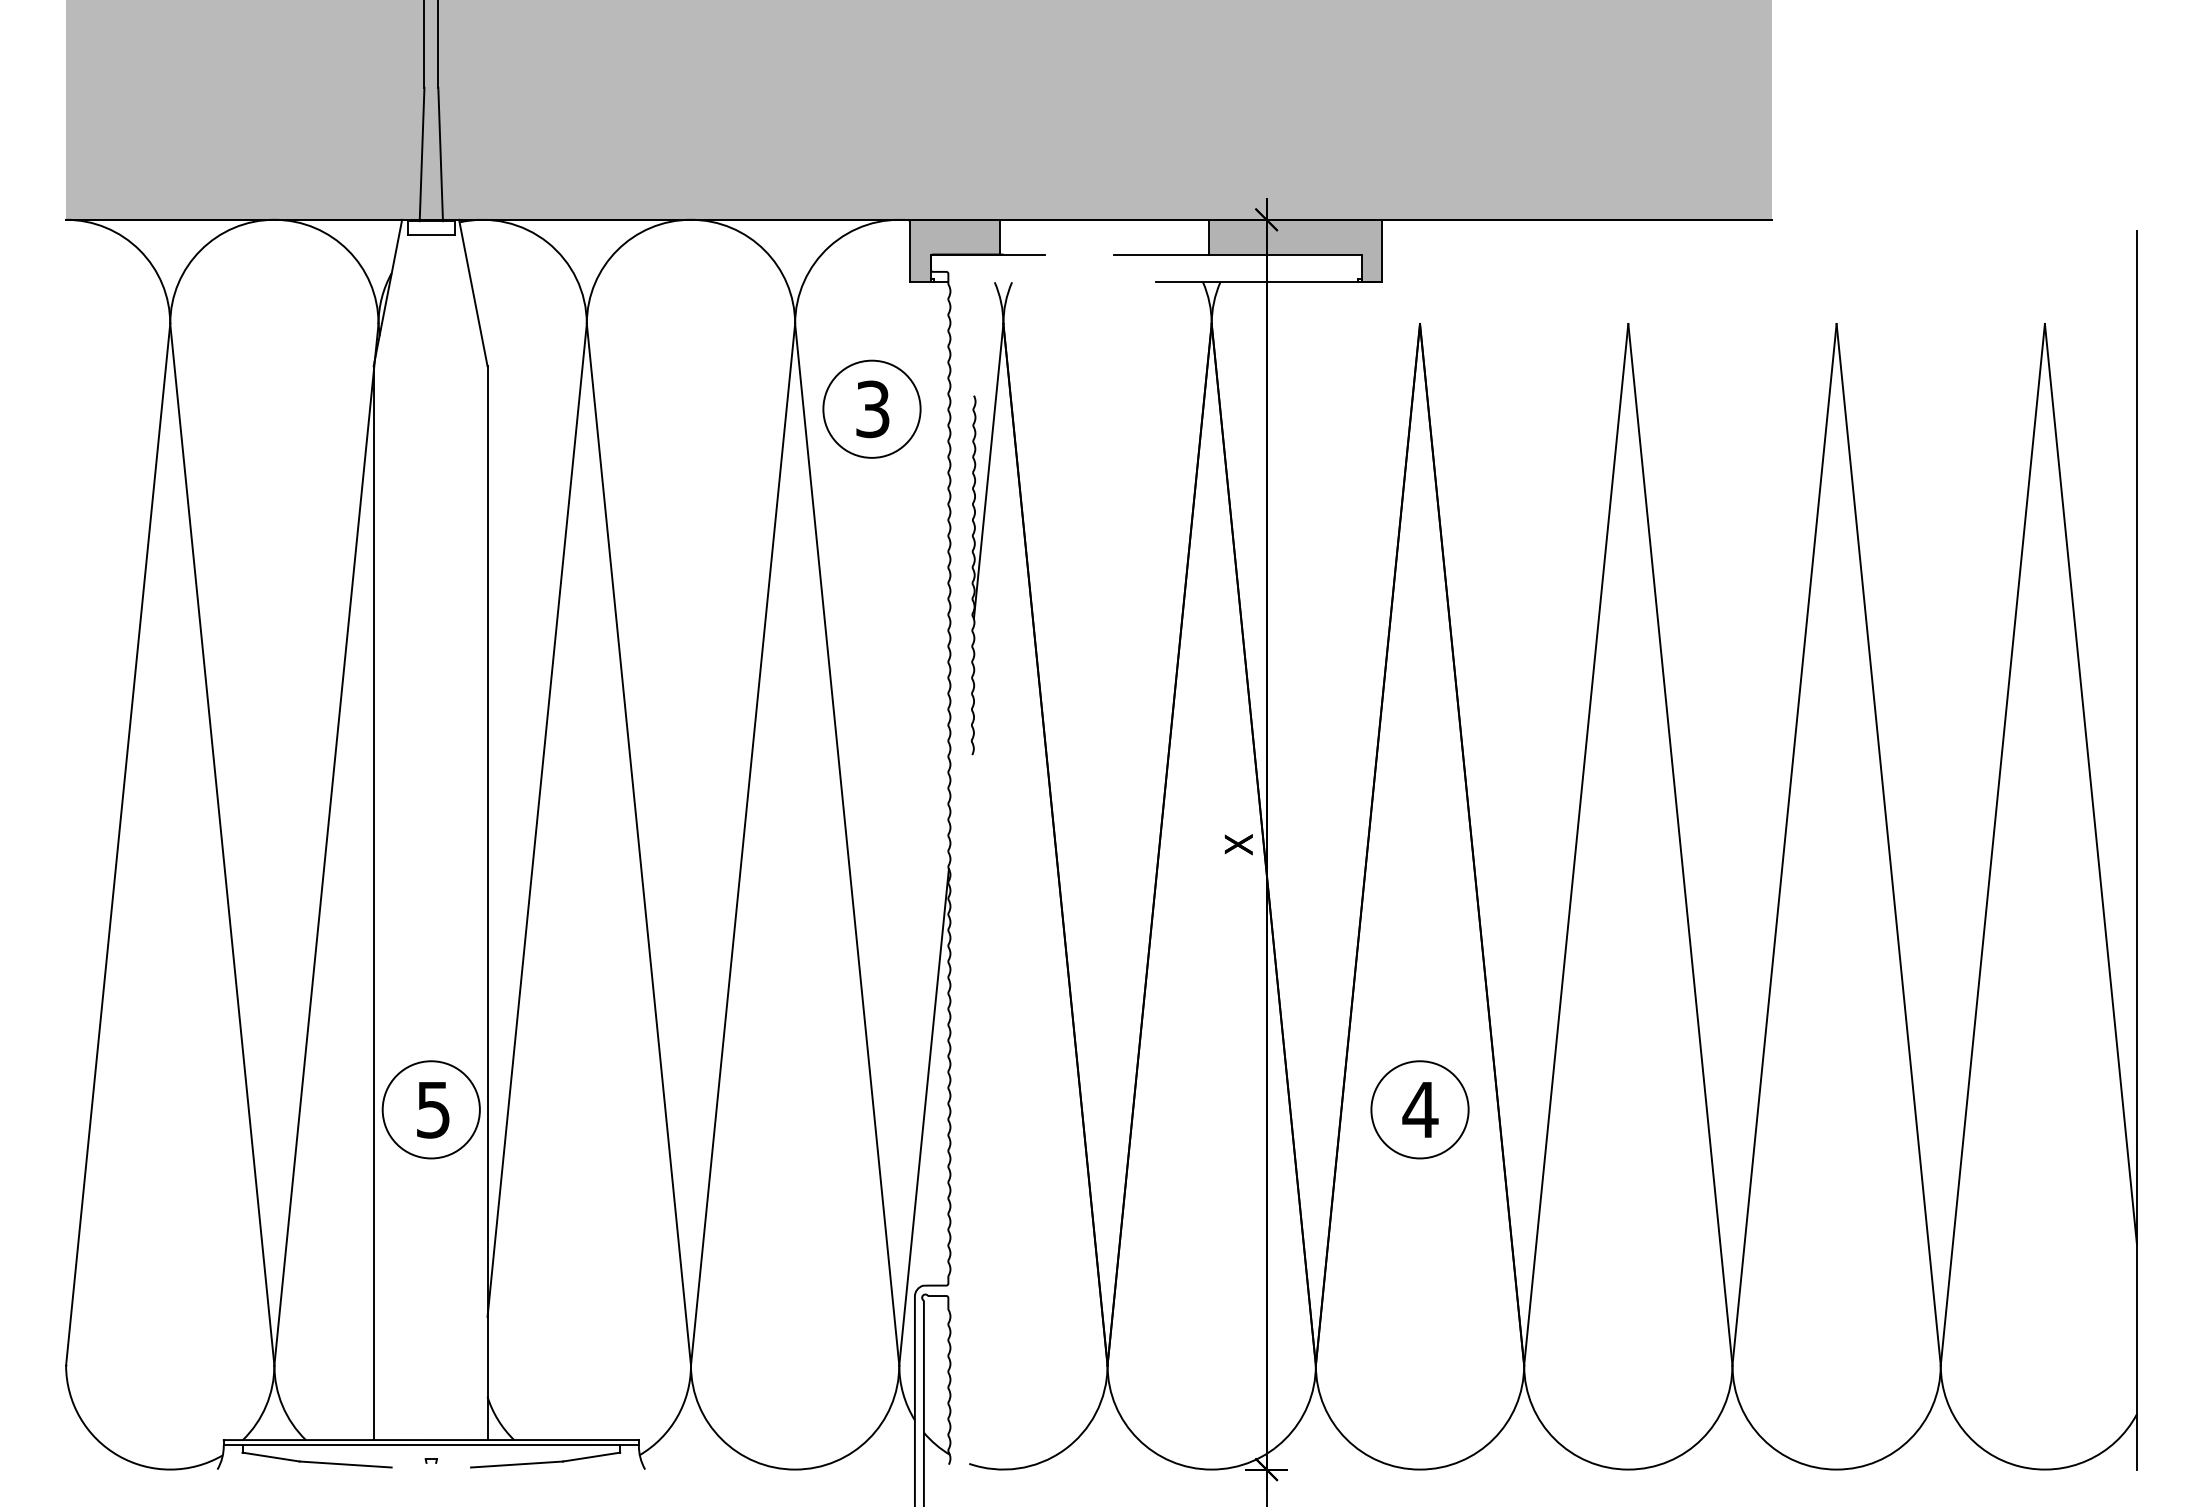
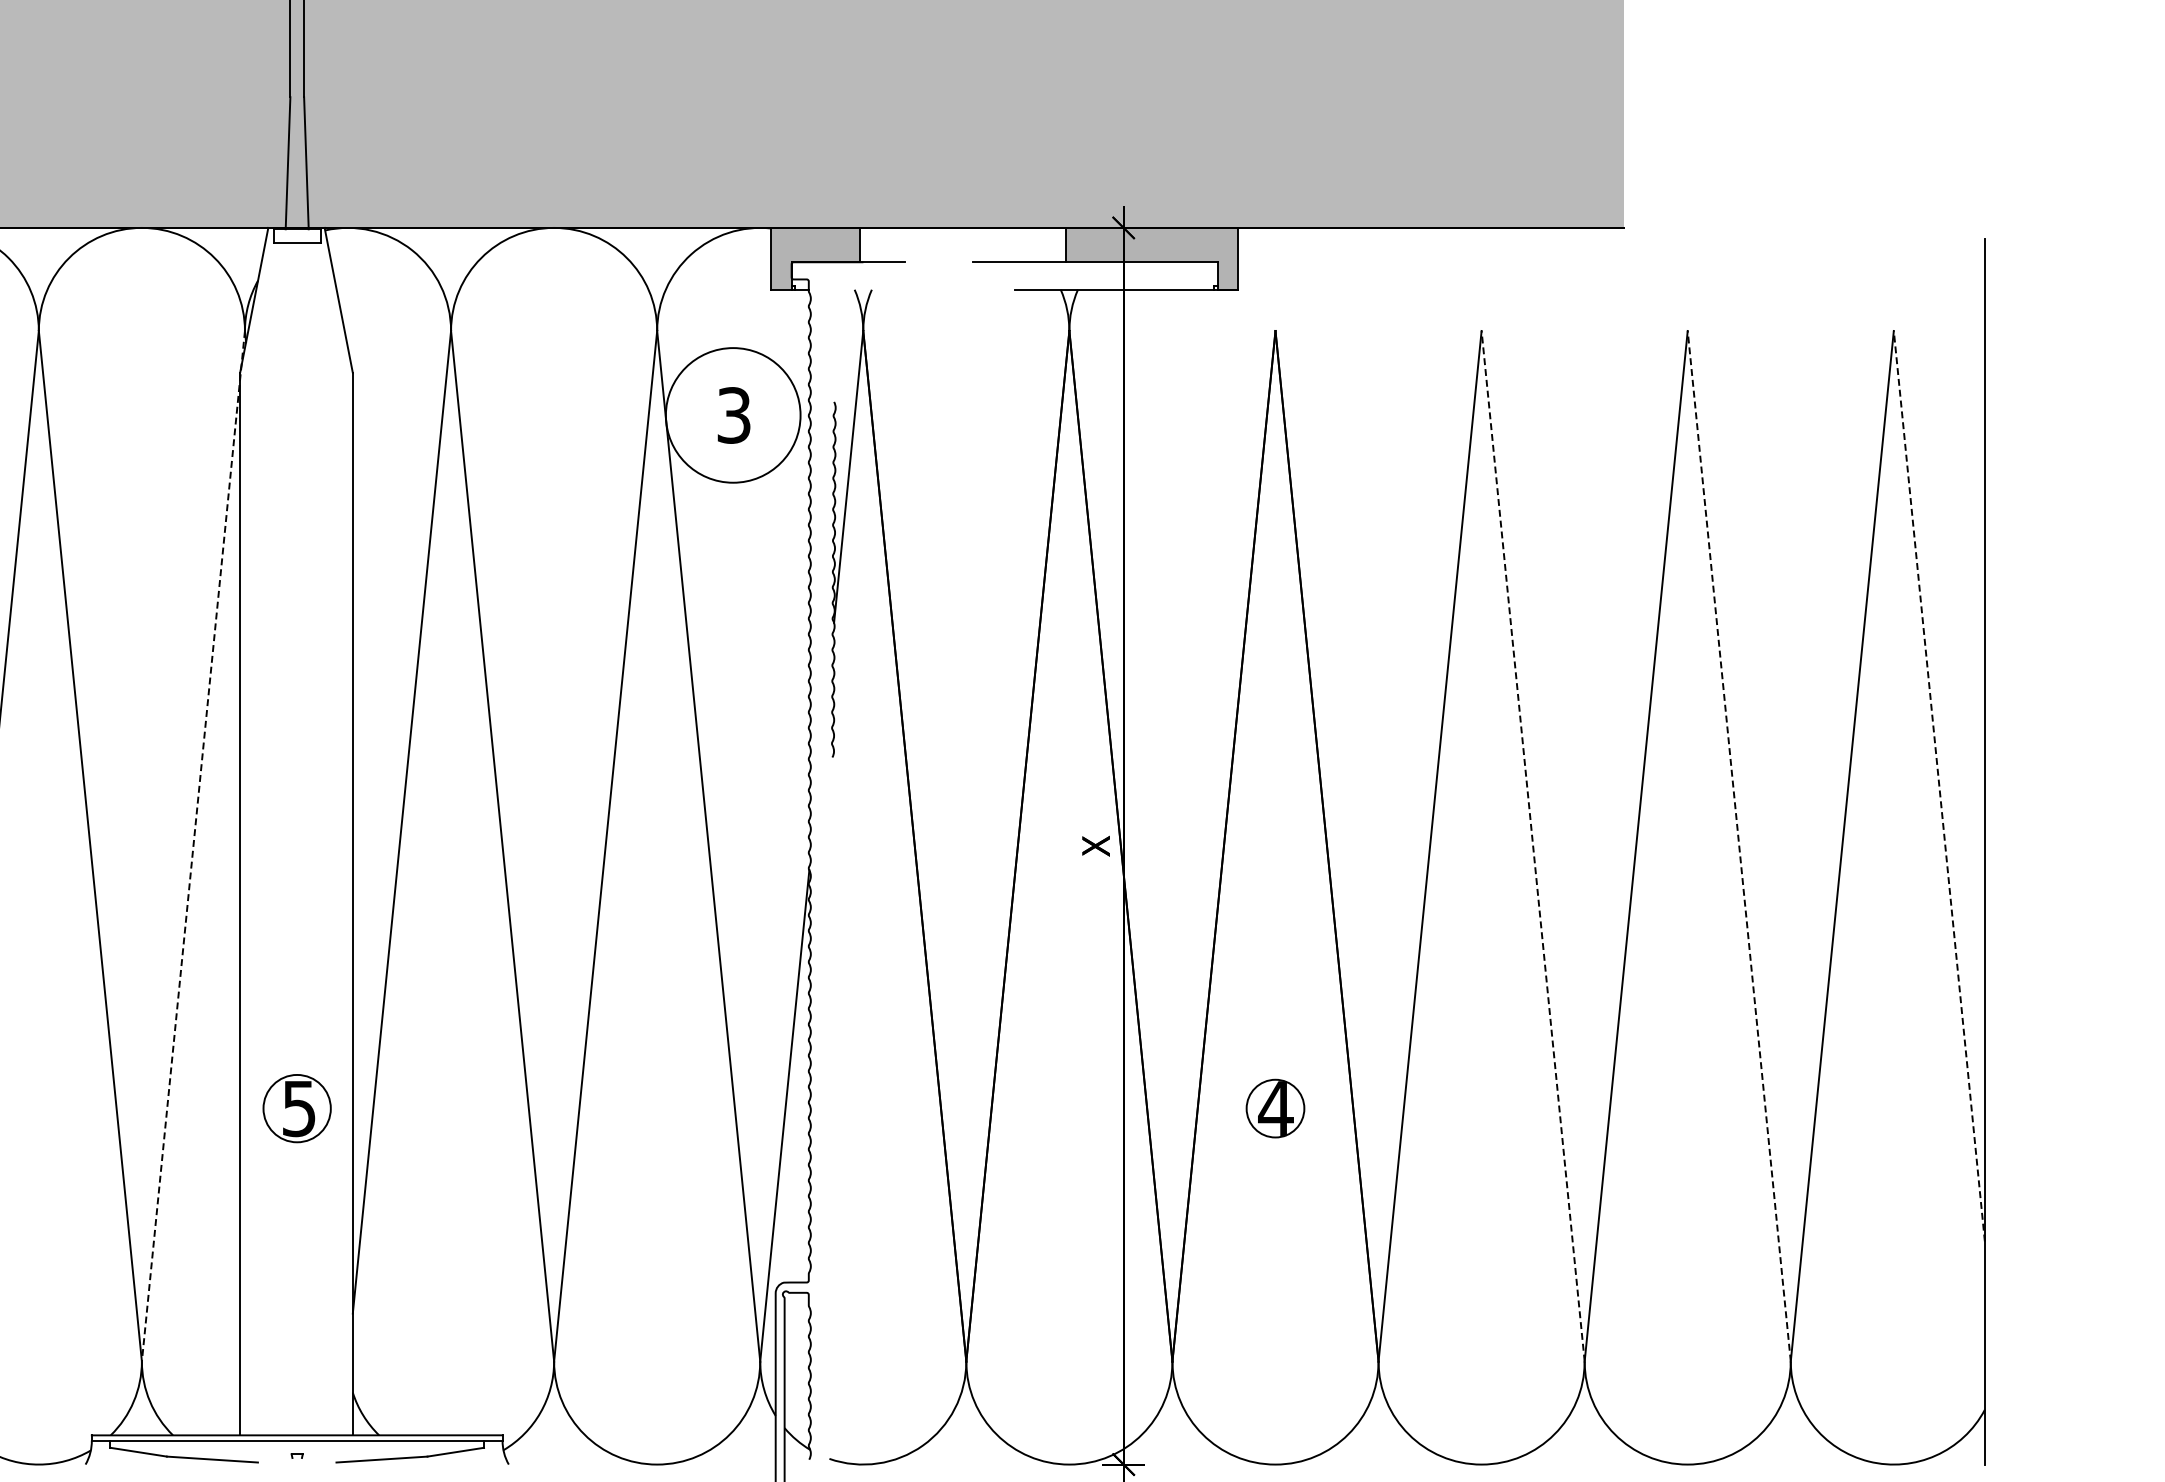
circle: (871, 408) -> (732, 414), size x1.4
line: (2090, 783) -> (1938, 785), solid -> dashed
line: (1680, 844) -> (1533, 846), solid -> dashed
line: (1888, 844) -> (1739, 846), solid -> dashed
line: (326, 845) -> (193, 847), solid -> dashed
circle: (430, 1109) -> (296, 1108), size x0.7
circle: (1419, 1109) -> (1274, 1108), size x0.6

